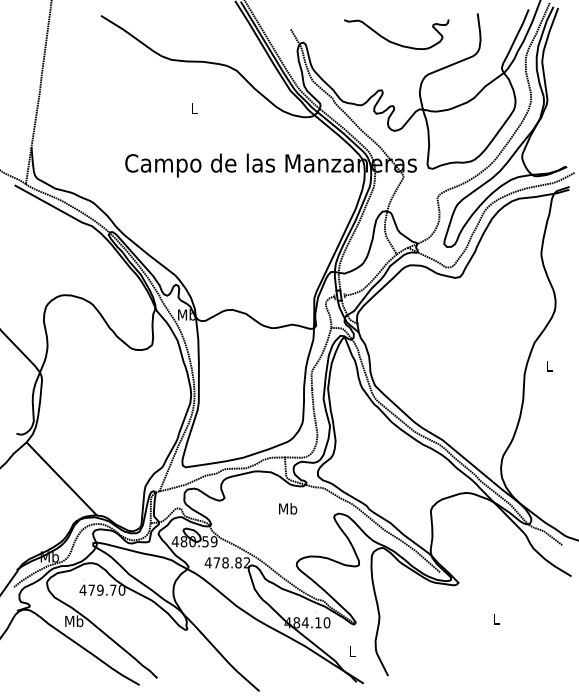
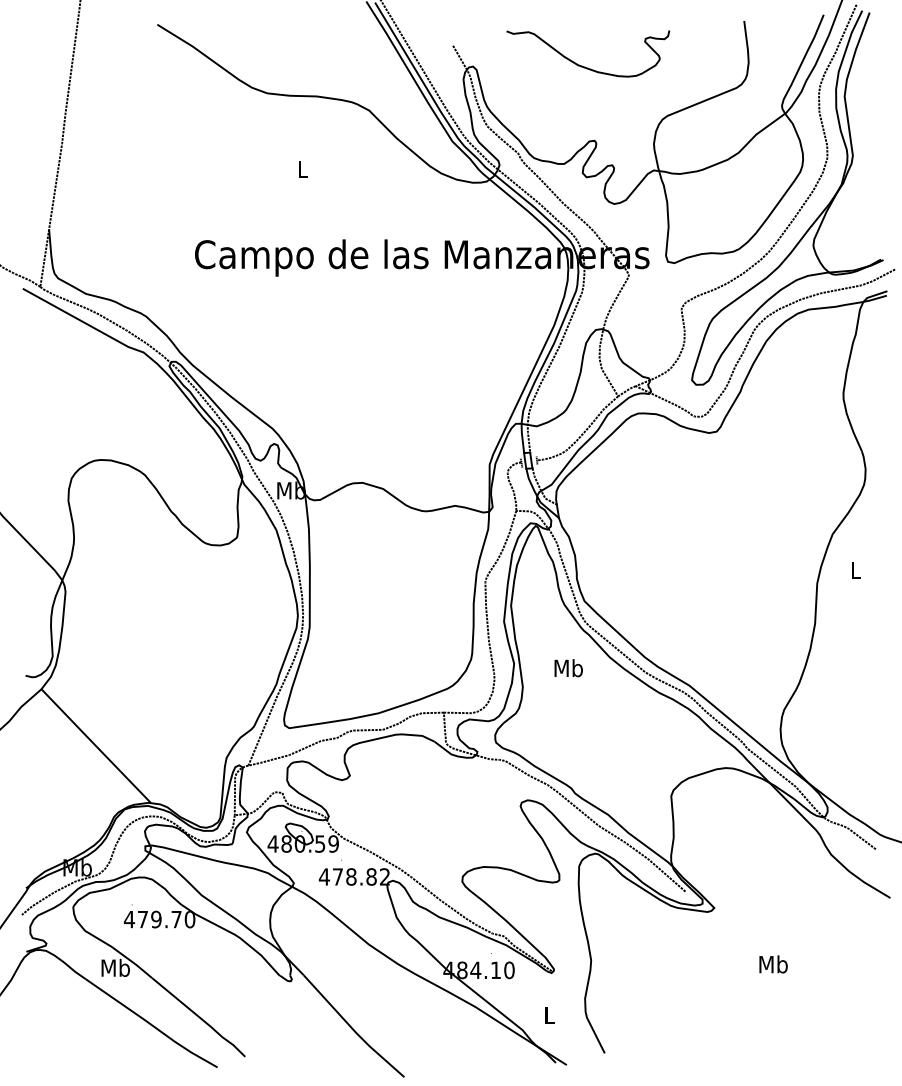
curve: (392, 41) -> (581, 64), moved
text: (288, 508) -> (569, 667), moved
text: (496, 618) -> (773, 963), L -> Mb

